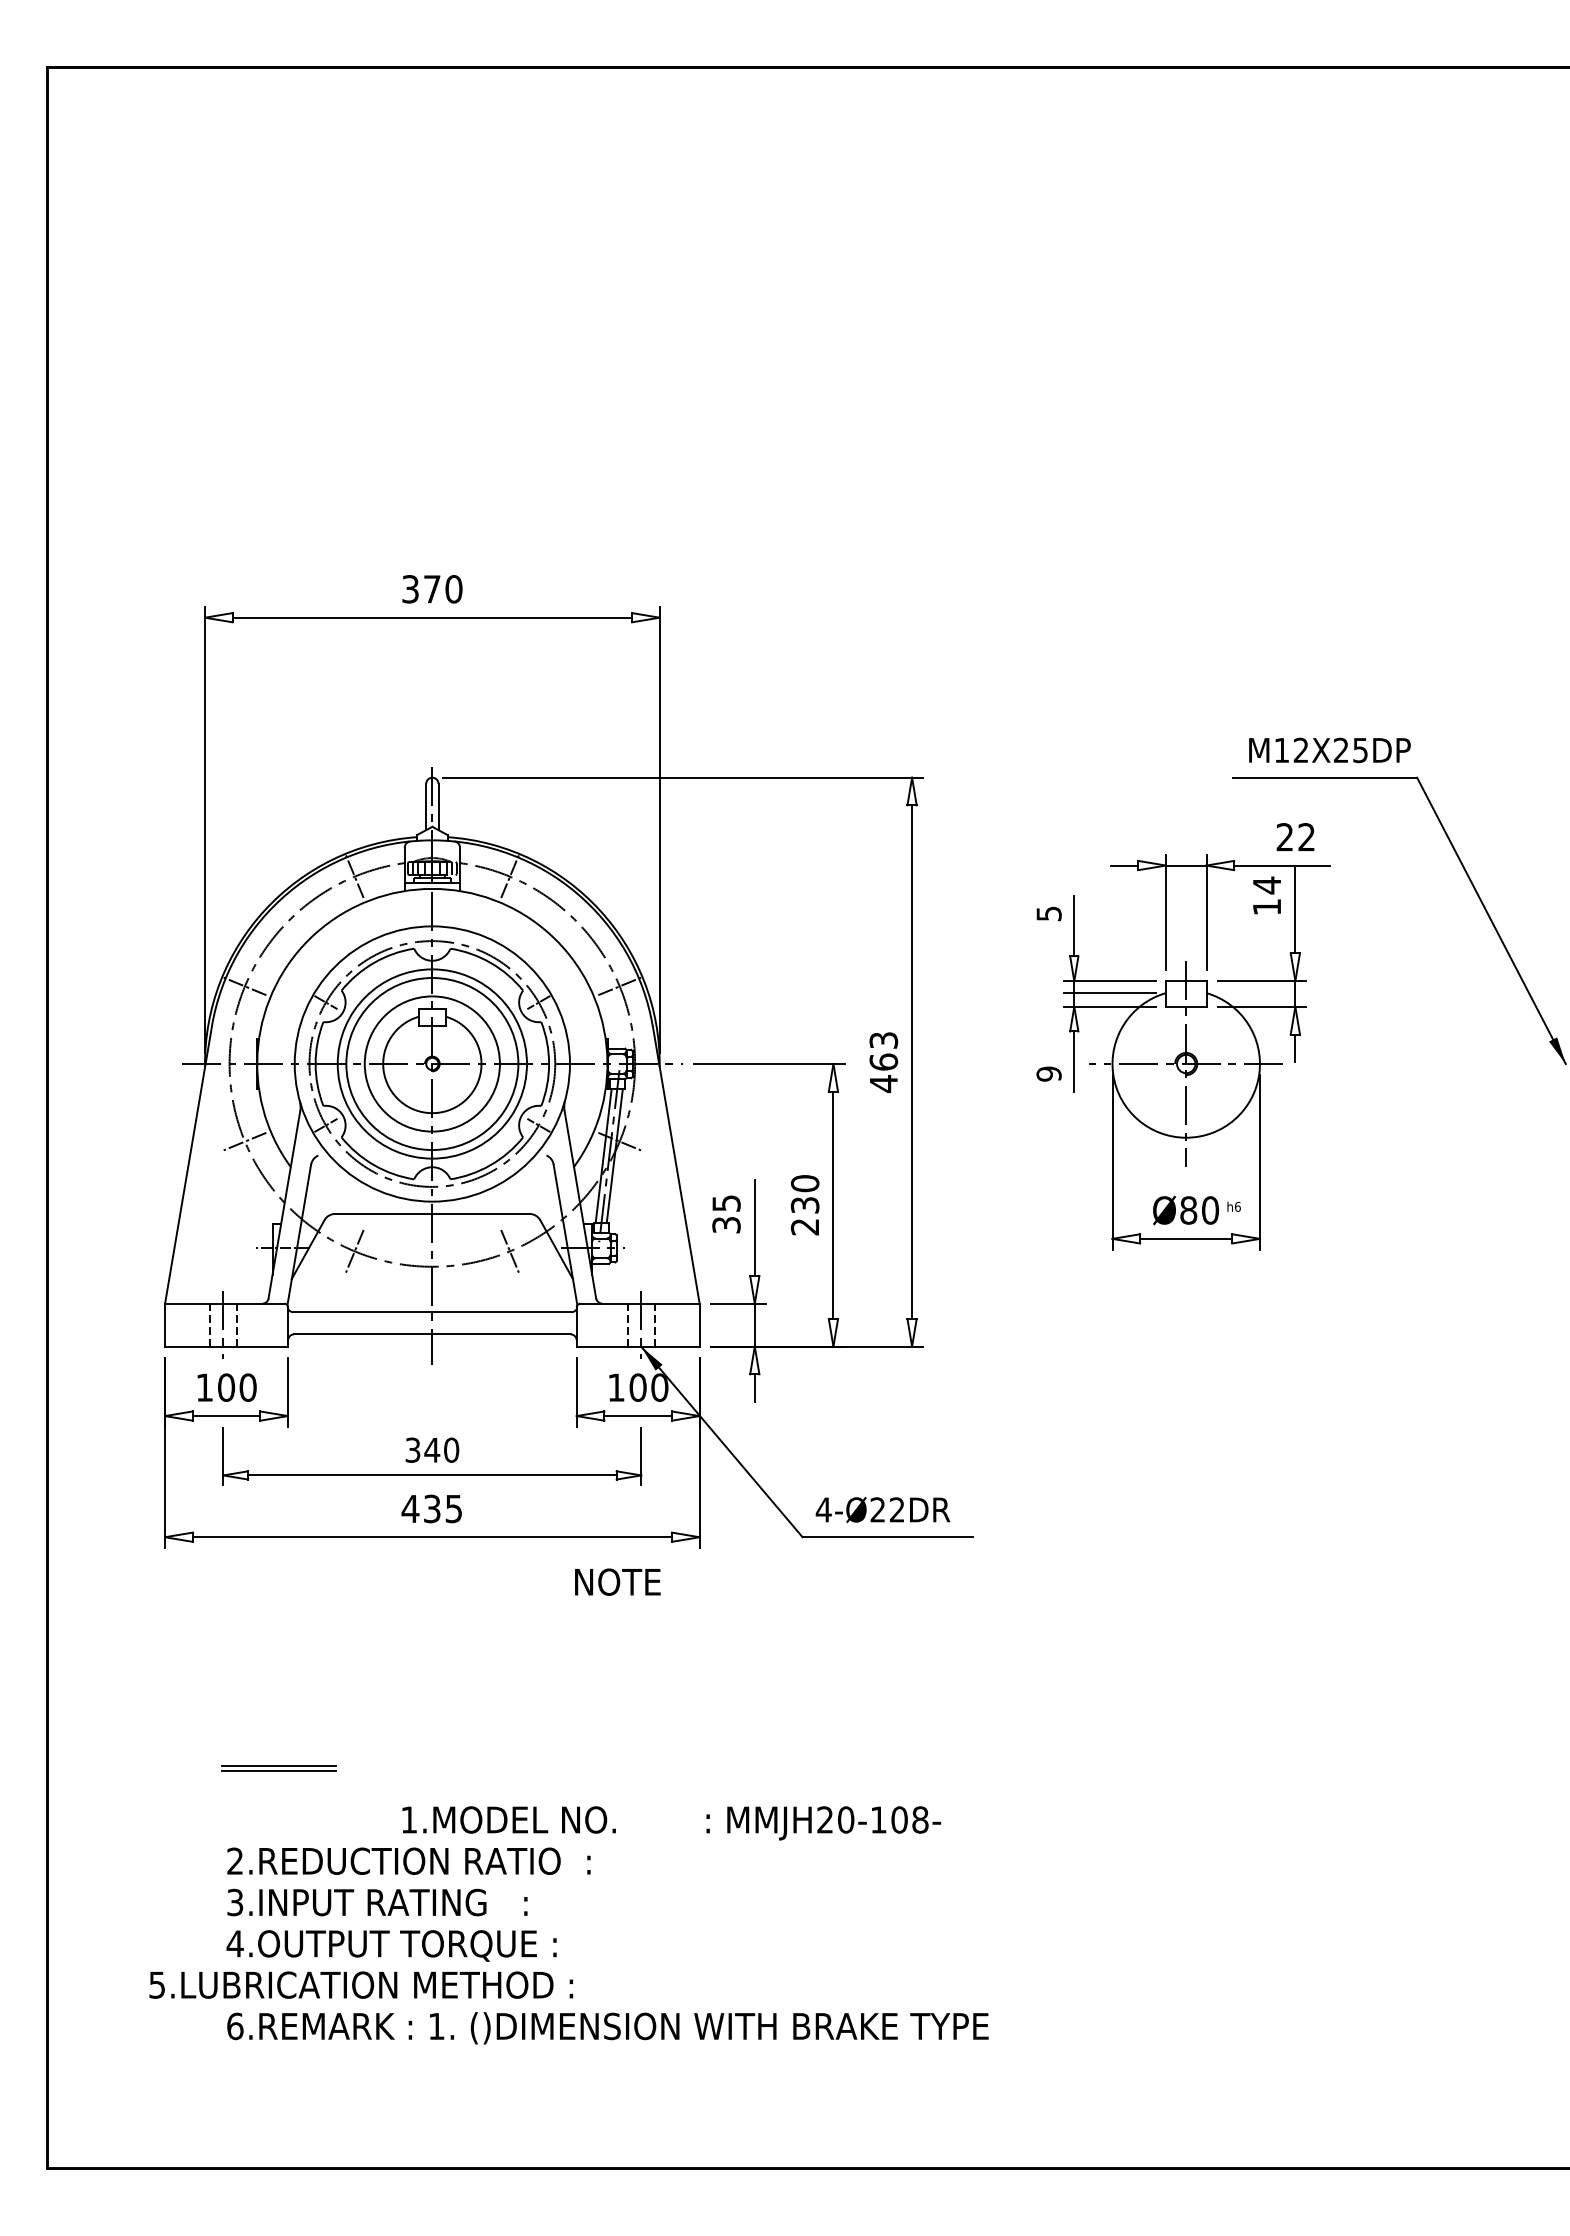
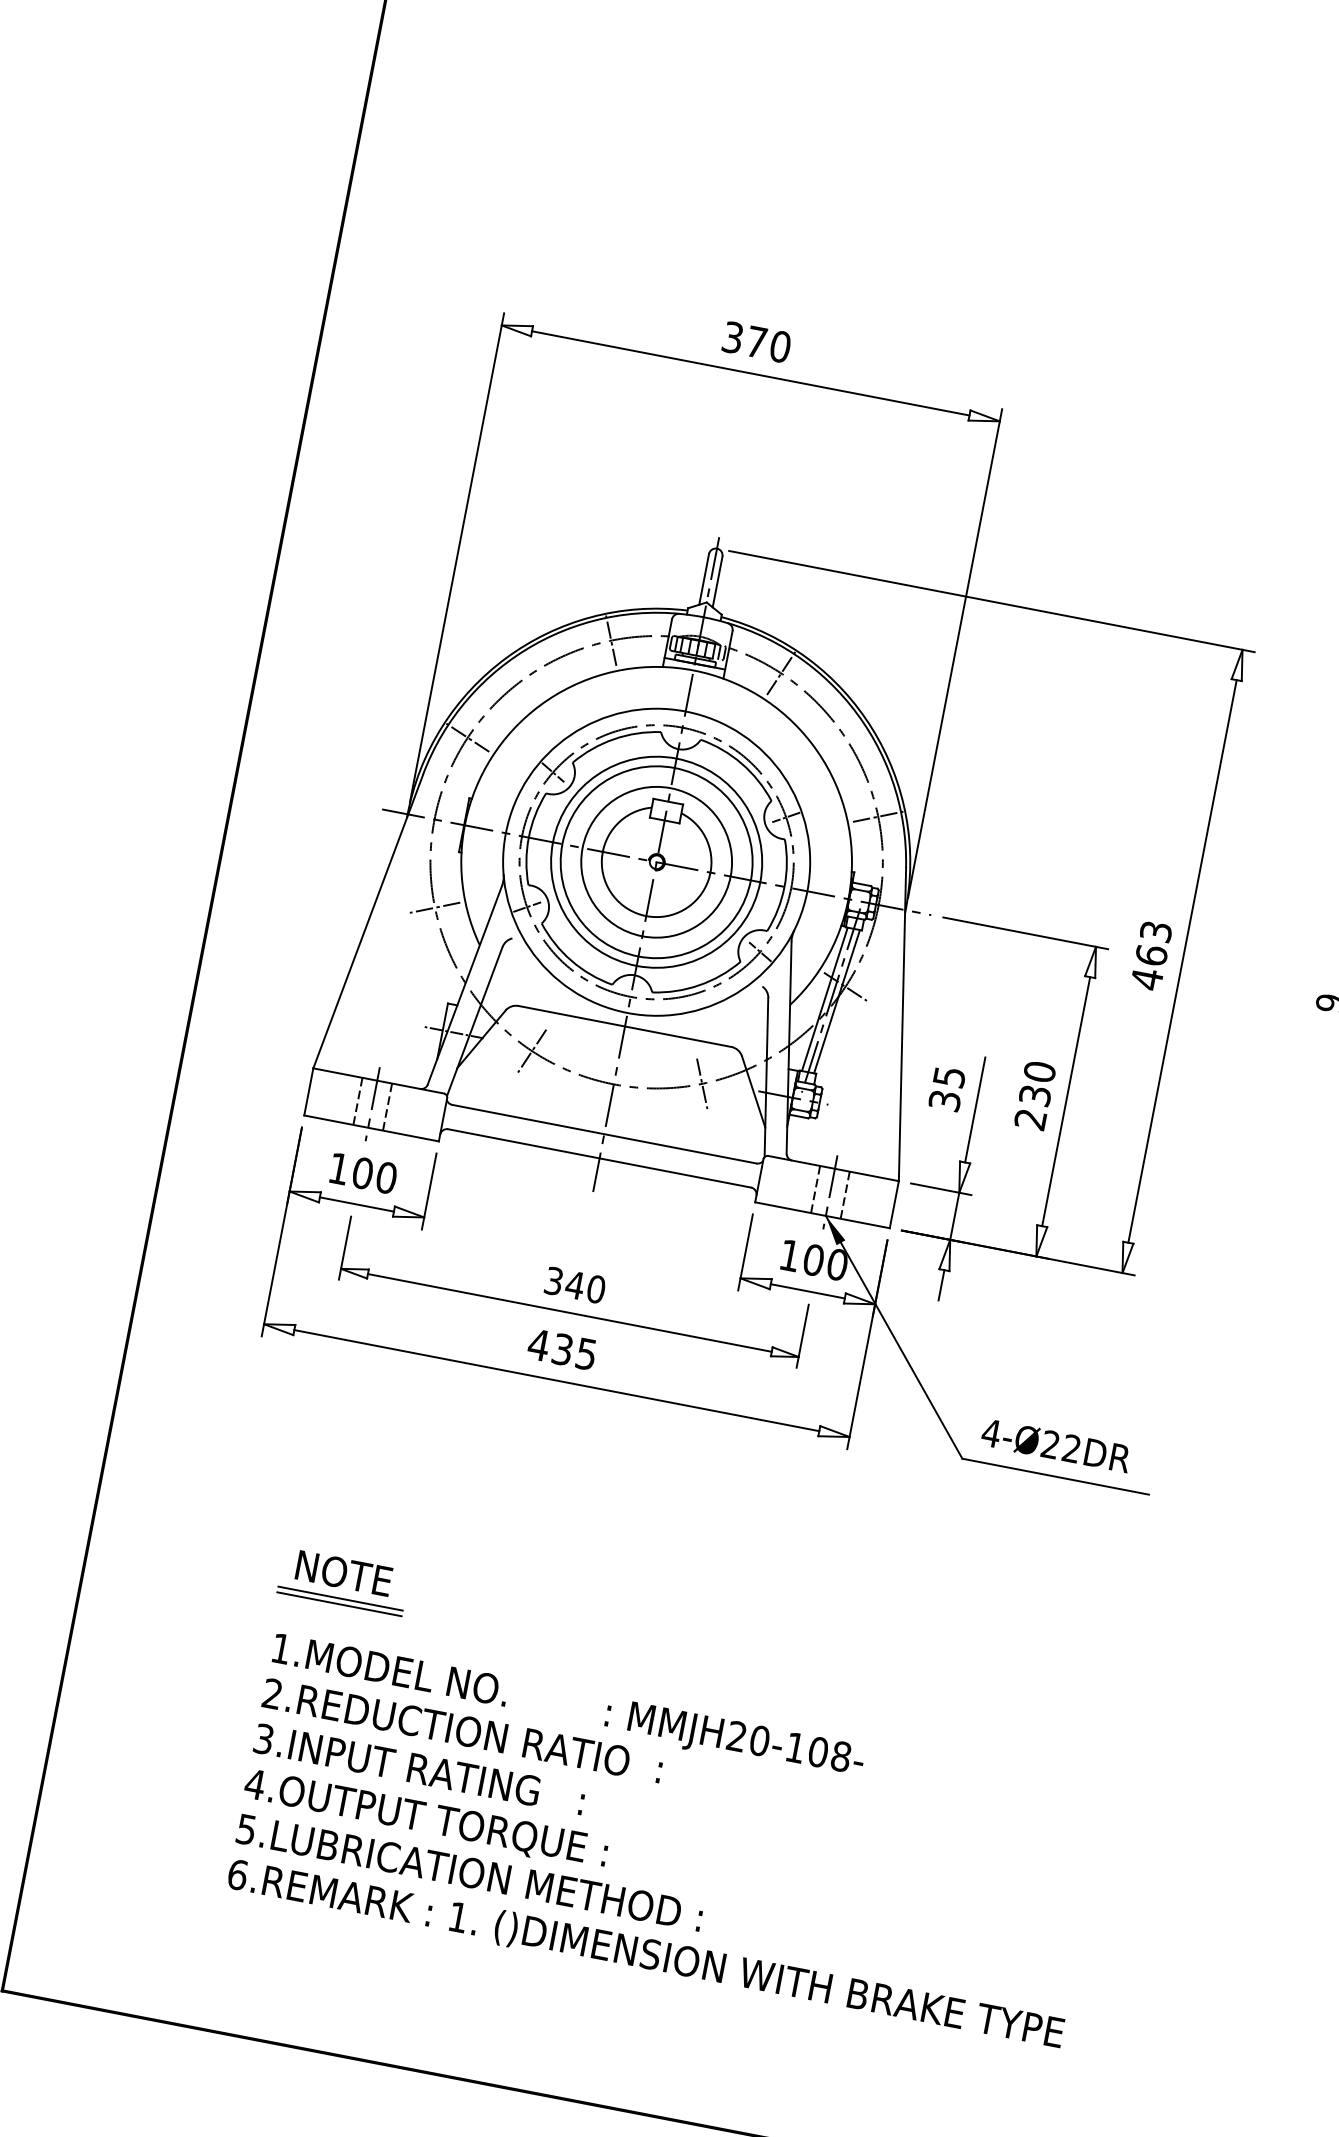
text: (617, 1581) -> (343, 1572), moved
text: (671, 1823) -> (567, 1707), moved
text: (361, 1984) -> (470, 1872), moved

